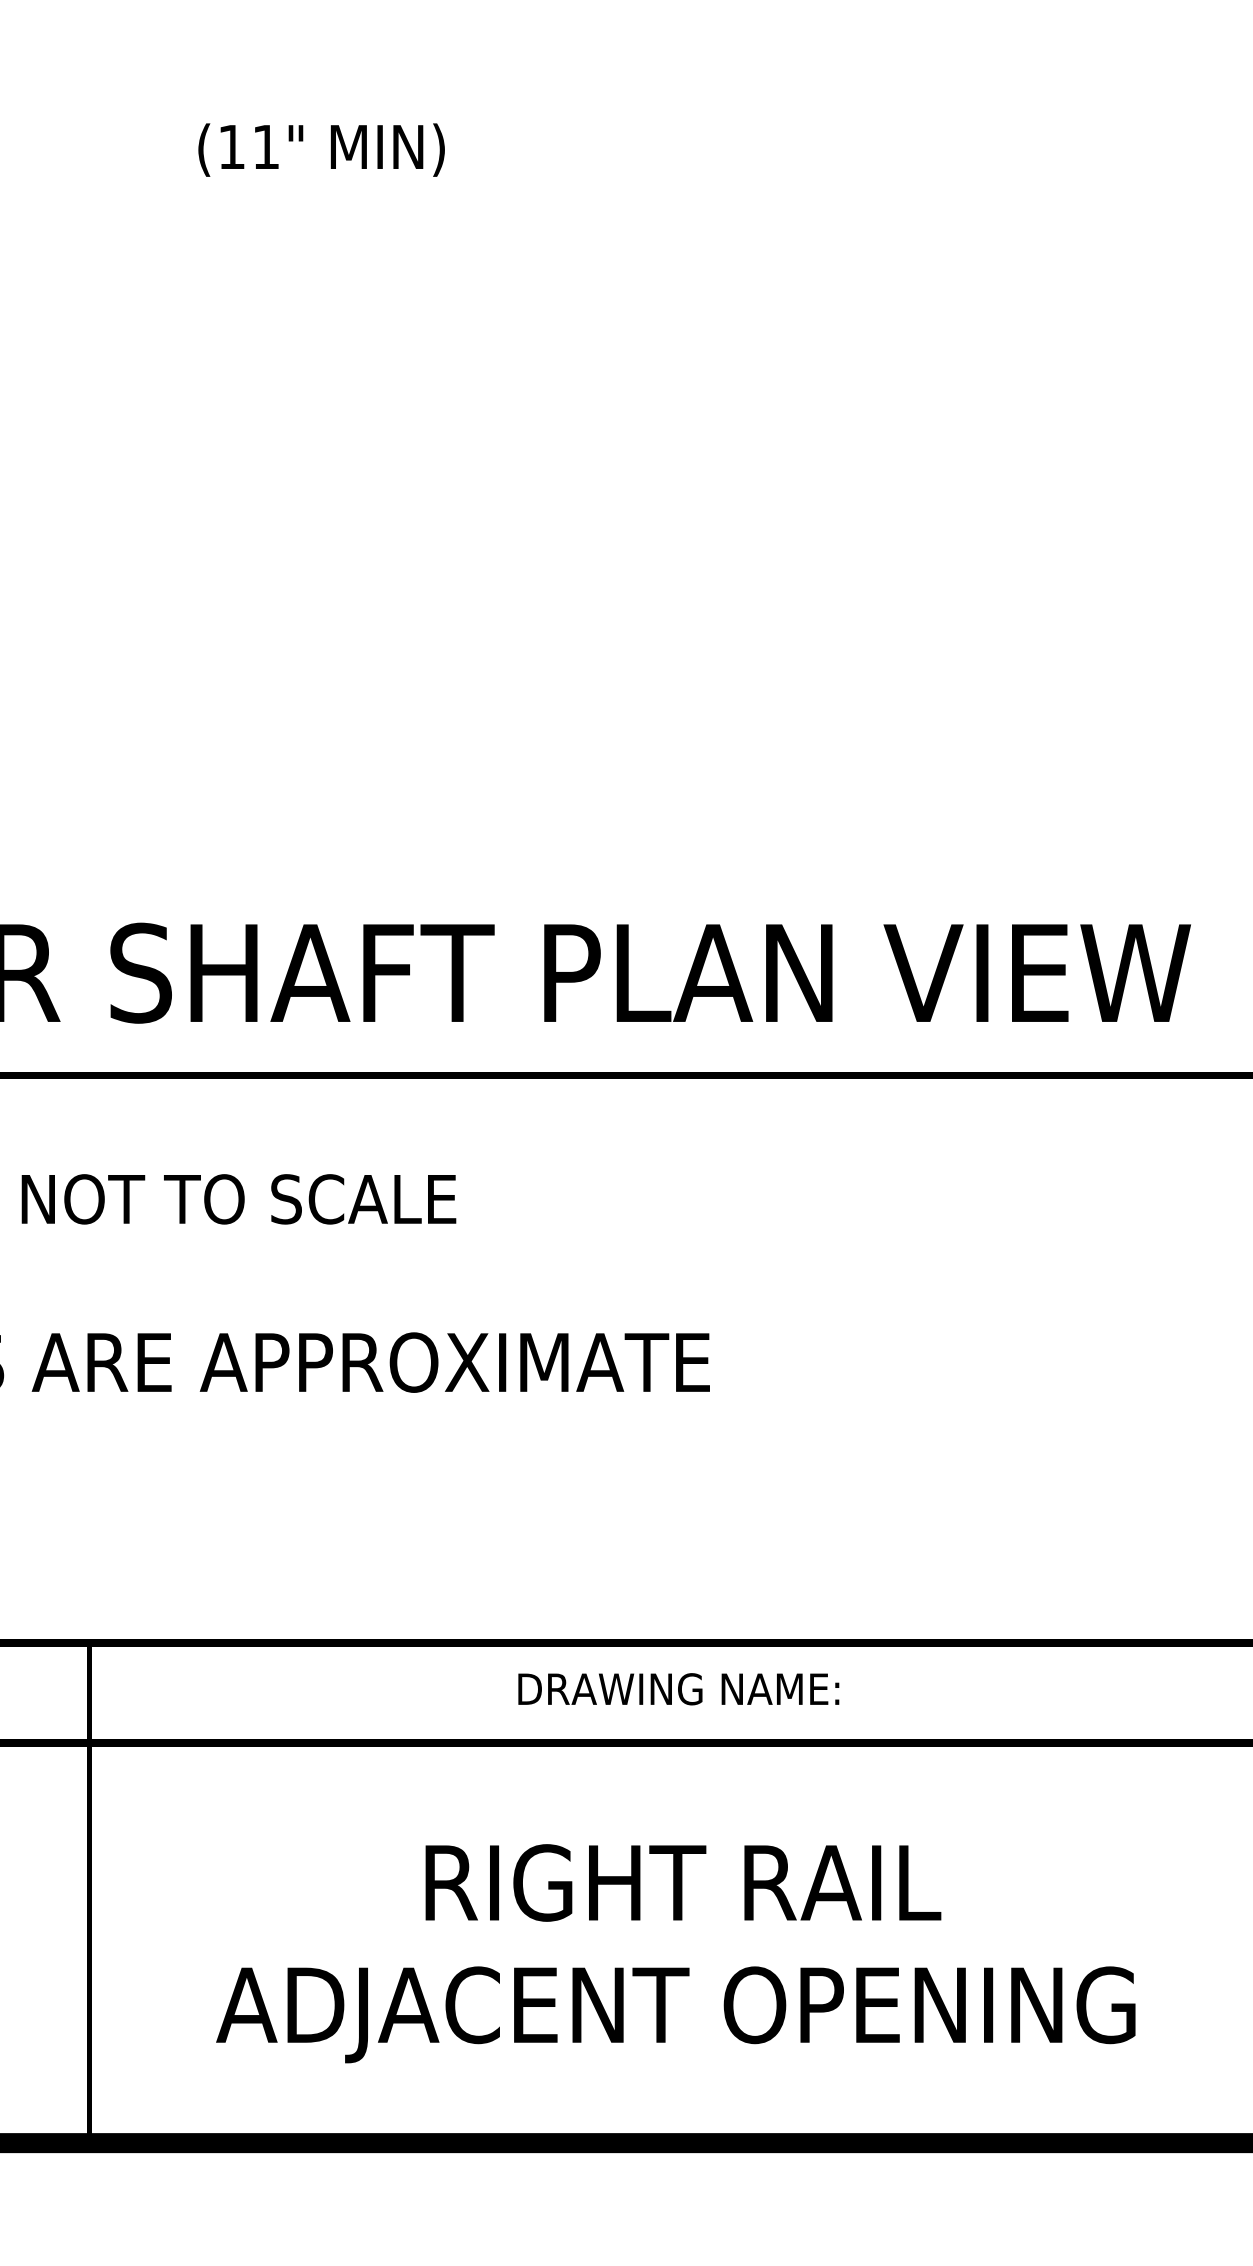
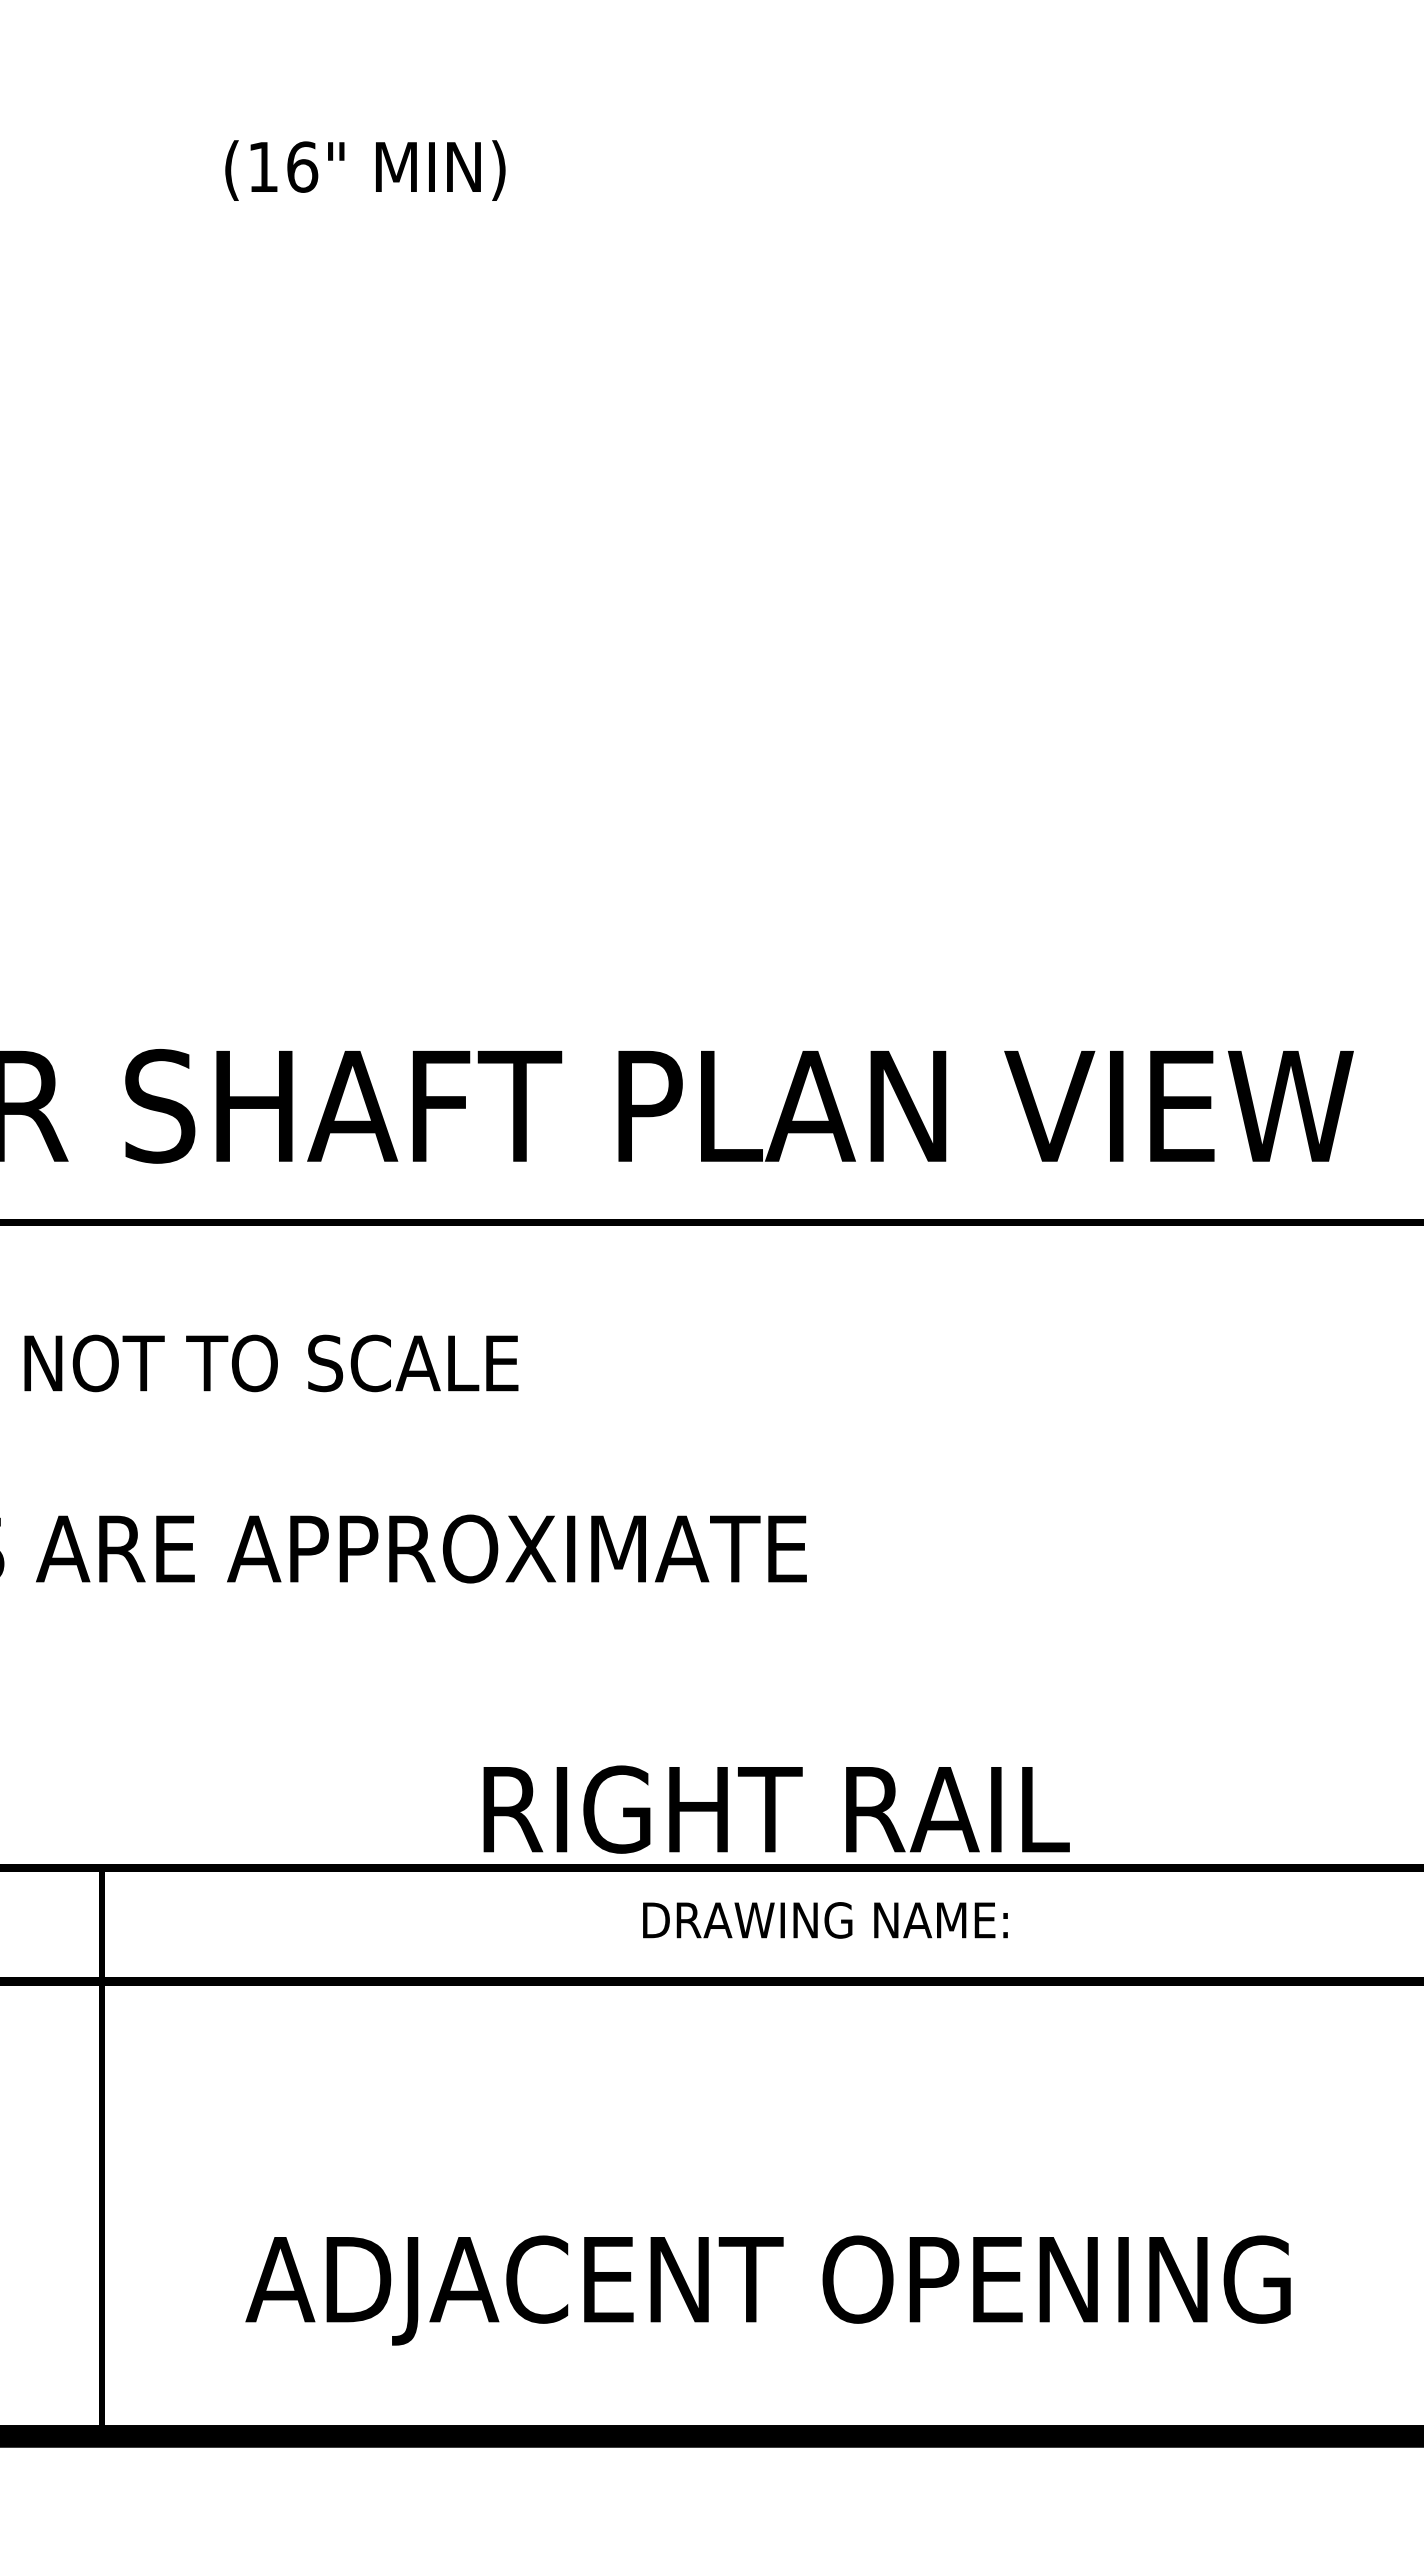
text: (266, 146) -> (302, 166), (11" -> (16"
text: (678, 1689) -> (825, 1920), moved
text: (683, 1882) -> (776, 1809), moved

